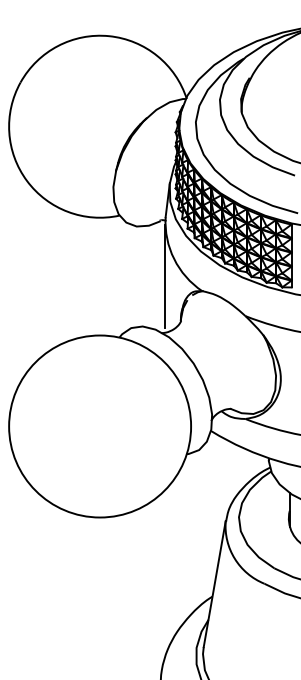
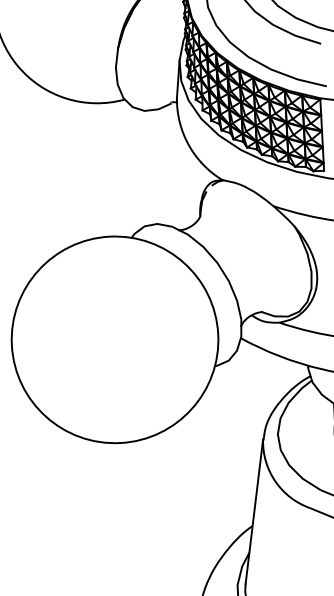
line: (165, 276) -> (180, 165), removed

